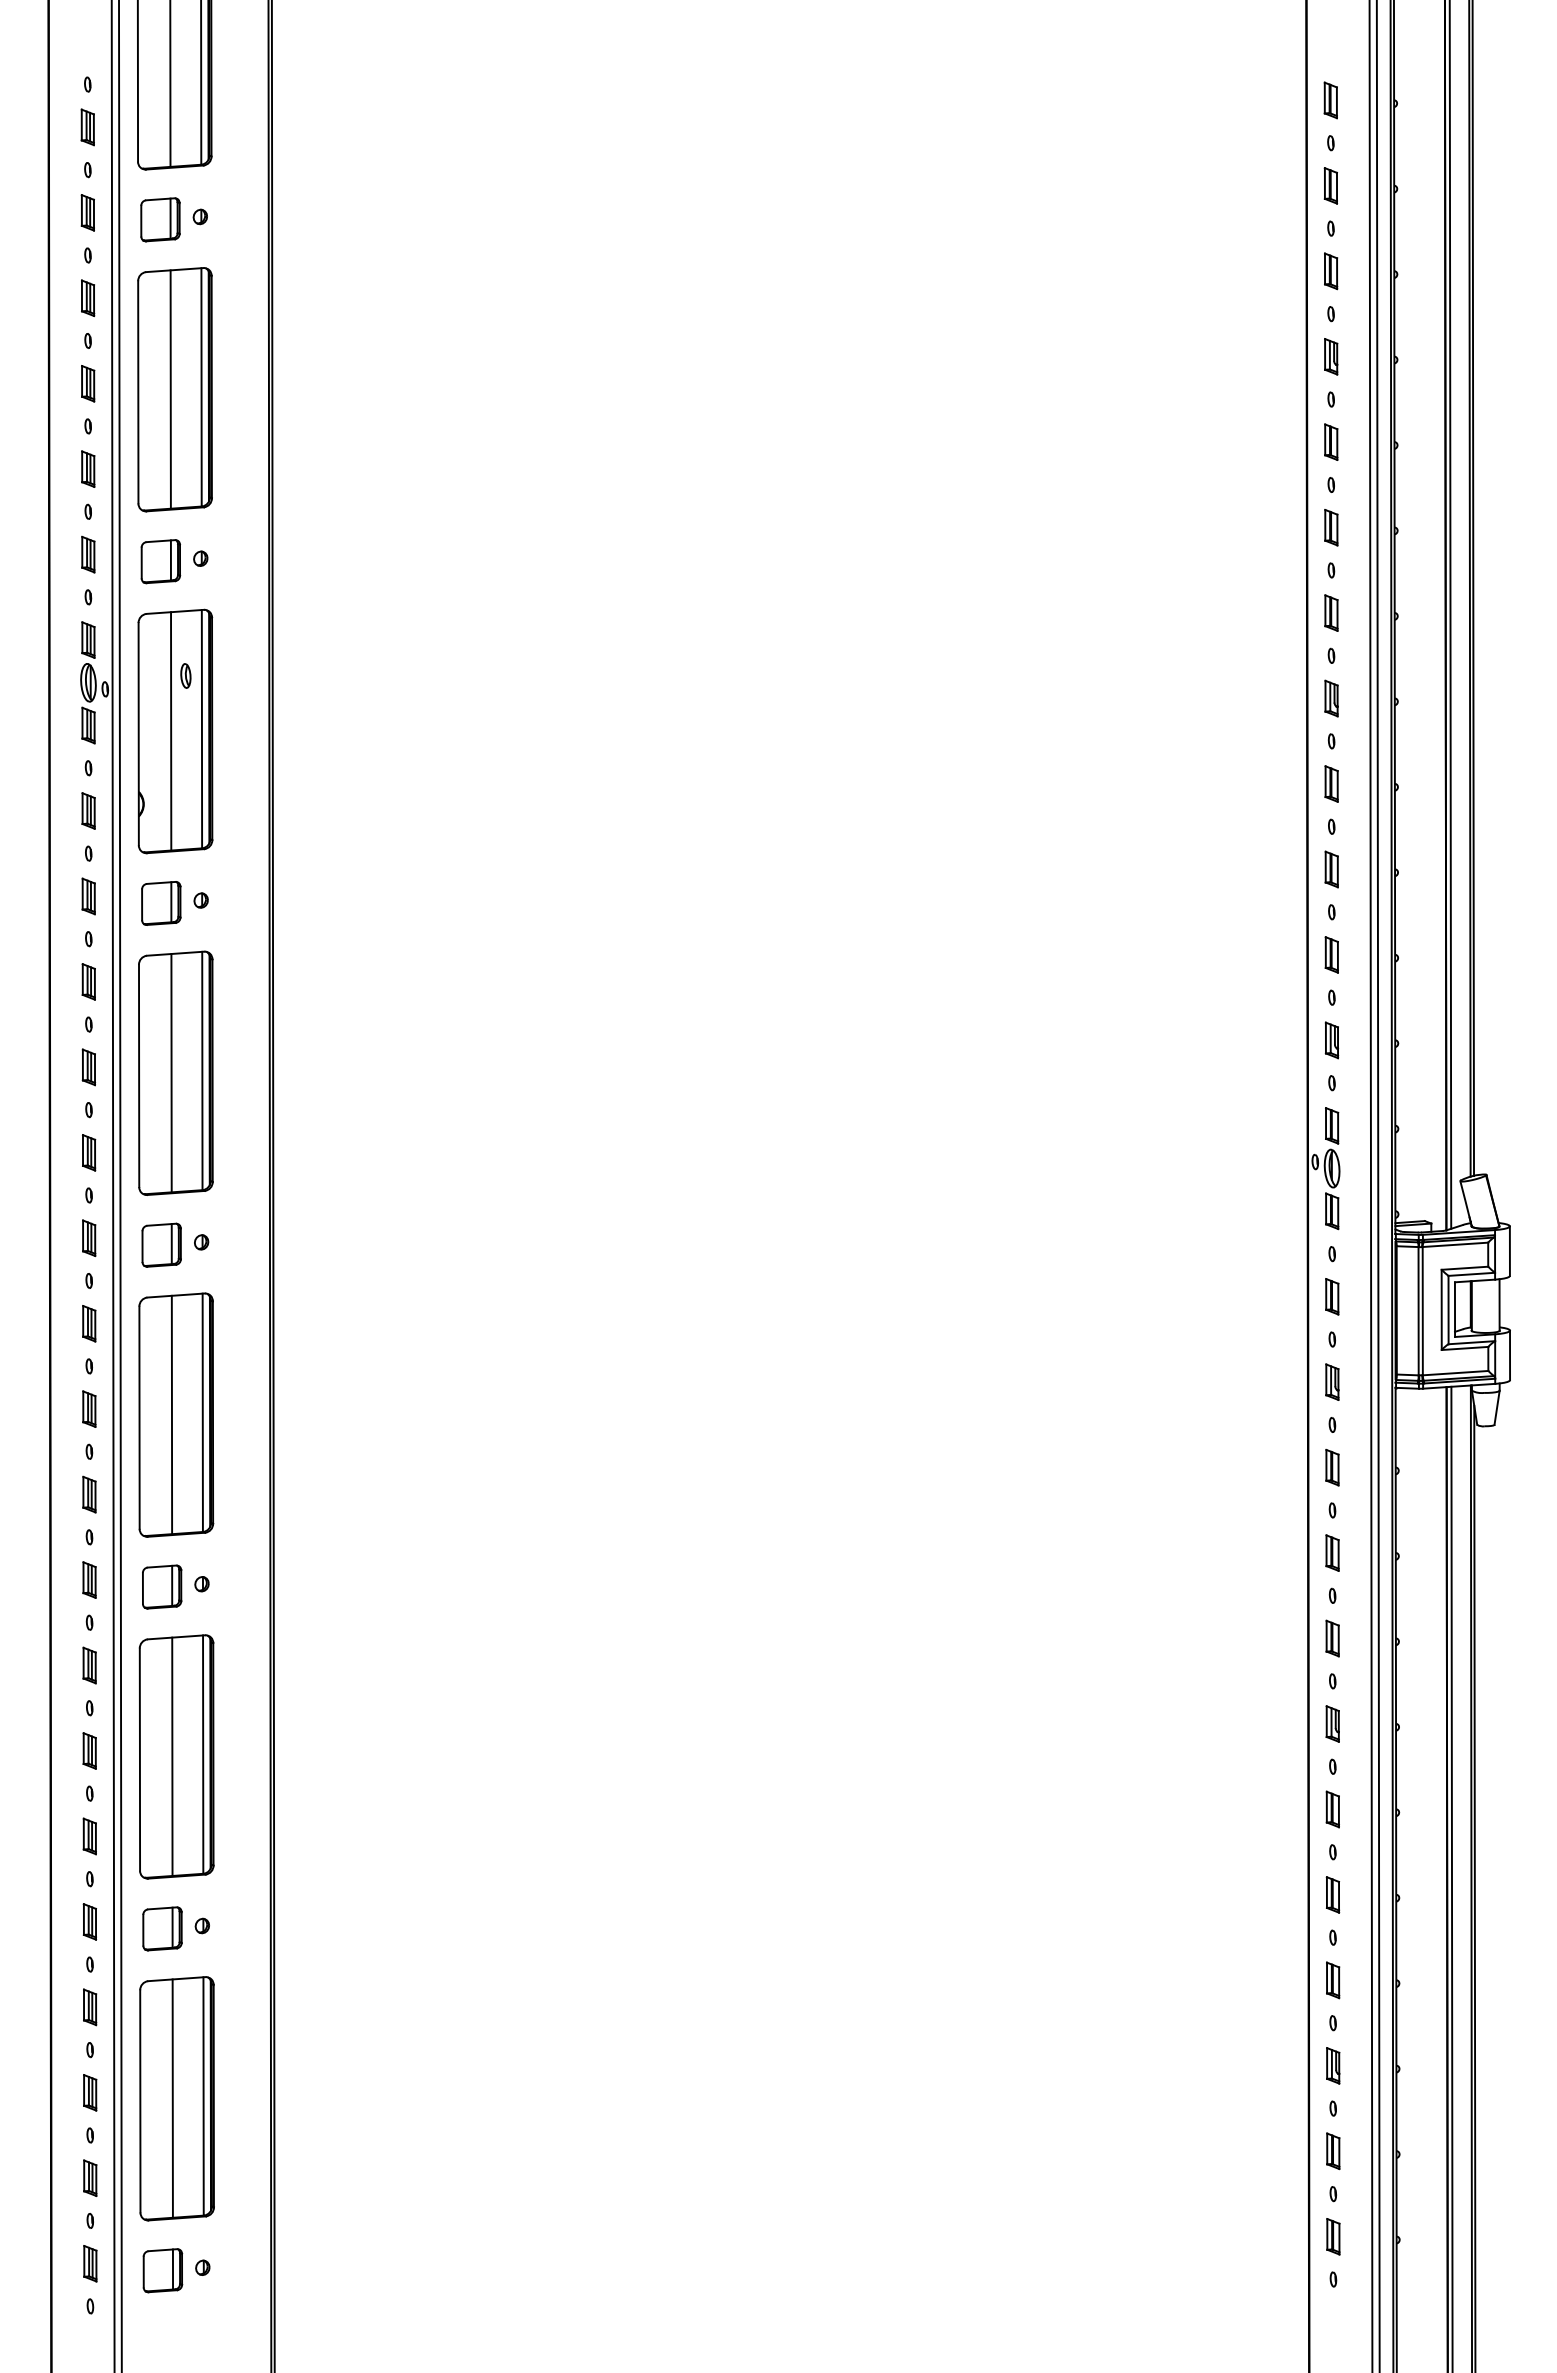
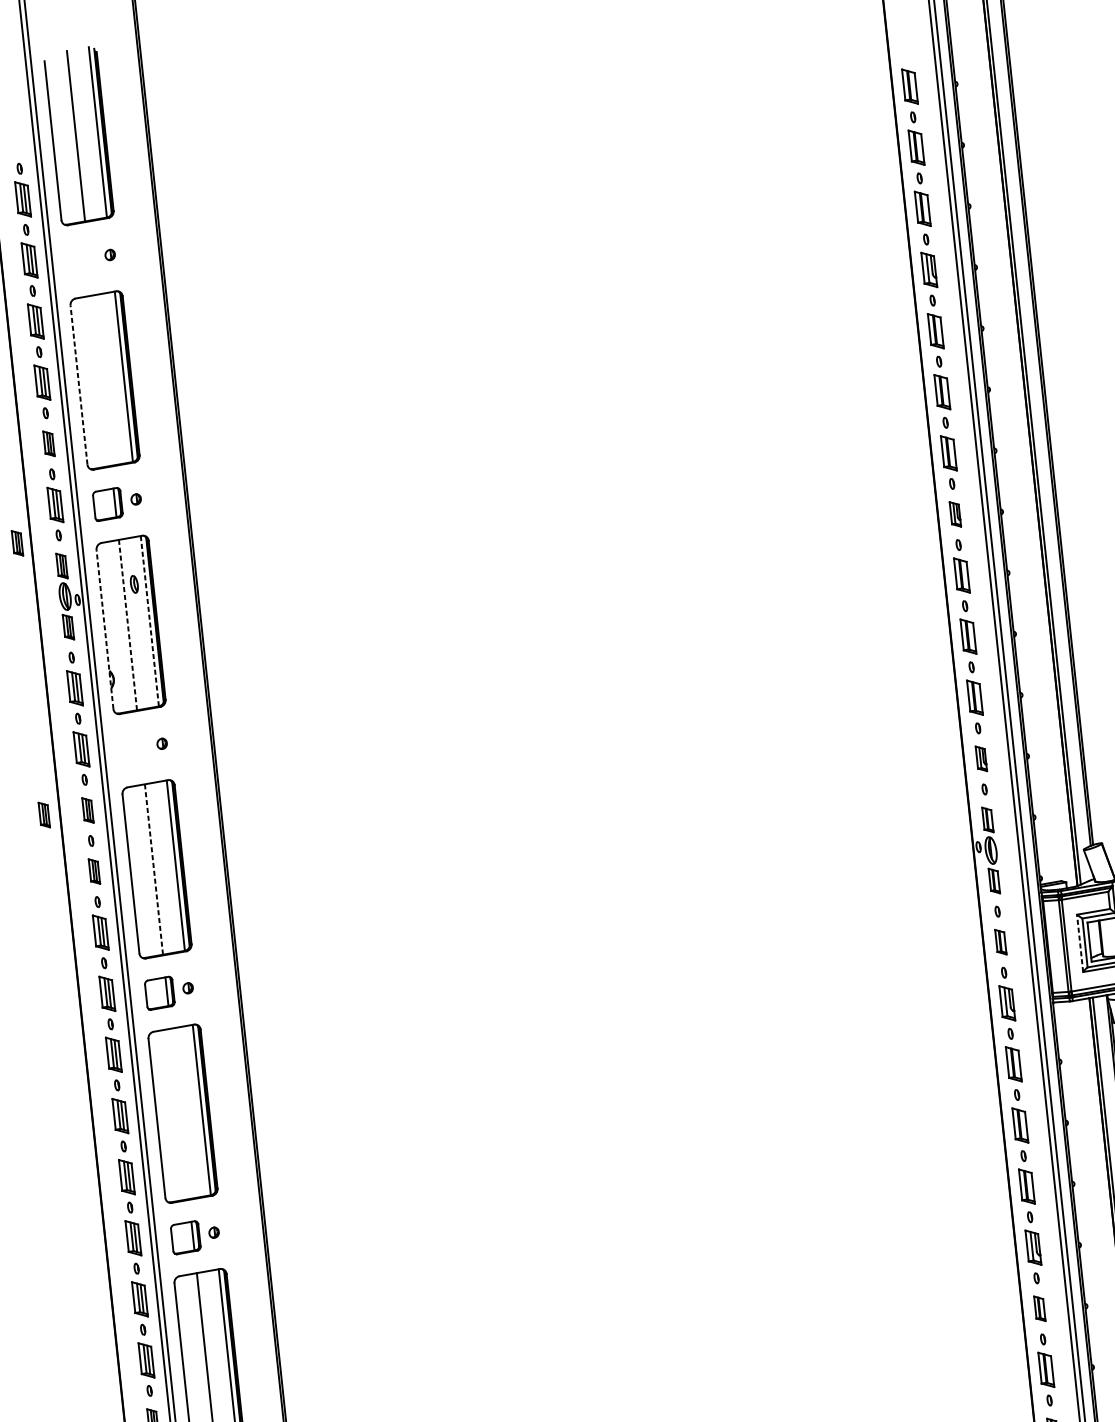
part: (1330, 100) -> (909, 86), size x1.4
part: (87, 127) -> (22, 199), size x1.4
part: (1330, 185) -> (916, 147), size x1.4
part: (87, 212) -> (29, 260), size x1.4
part: (160, 219) -> (81, 259), removed
part: (1331, 271) -> (923, 209), size x1.4
part: (88, 298) -> (36, 321), size x1.4
part: (1331, 356) -> (929, 269), size x1.4
part: (88, 383) -> (42, 382), size x1.4
line: (170, 389) -> (101, 380), removed
line: (138, 391) -> (79, 384), solid -> dashed
part: (1331, 441) -> (936, 330), size x1.4
part: (1331, 527) -> (942, 392), size x1.4
part: (88, 554) -> (55, 504), size x1.4
part: (30, 601) -> (17, 542), added
part: (1331, 612) -> (948, 452), size x1.4
line: (201, 729) -> (149, 621), solid -> dashed
line: (171, 731) -> (128, 625), solid -> dashed
line: (138, 733) -> (104, 629), solid -> dashed
part: (1331, 783) -> (961, 575), size x1.4
part: (88, 810) -> (74, 687), size x1.4
part: (1331, 869) -> (968, 636), size x1.4
part: (88, 896) -> (81, 749), size x1.4
part: (161, 903) -> (134, 748), removed
part: (1331, 954) -> (974, 697), size x1.4
part: (27, 981) -> (44, 814), added
line: (171, 1073) -> (153, 869), solid -> dashed
part: (89, 1152) -> (101, 932), size x1.4
part: (89, 1237) -> (107, 993), size x1.4
line: (1441, 1309) -> (1079, 943), solid -> dashed
part: (89, 1323) -> (114, 1054), size x1.4
part: (1332, 1381) -> (1007, 1002), size x1.4
part: (89, 1408) -> (120, 1115), size x1.4
line: (171, 1414) -> (179, 1113), removed
part: (1332, 1467) -> (1013, 1064), size x1.4
part: (89, 1494) -> (126, 1177), size x1.4
part: (1332, 1552) -> (1020, 1125), size x1.4
part: (89, 1579) -> (133, 1237), size x1.4
part: (1332, 1638) -> (1026, 1186), size x1.4
part: (89, 1665) -> (139, 1299), size x1.4
part: (1332, 1723) -> (1033, 1247), size x1.4
part: (89, 1750) -> (146, 1360), size x1.4
part: (1332, 1894) -> (1045, 1369), size x1.4

